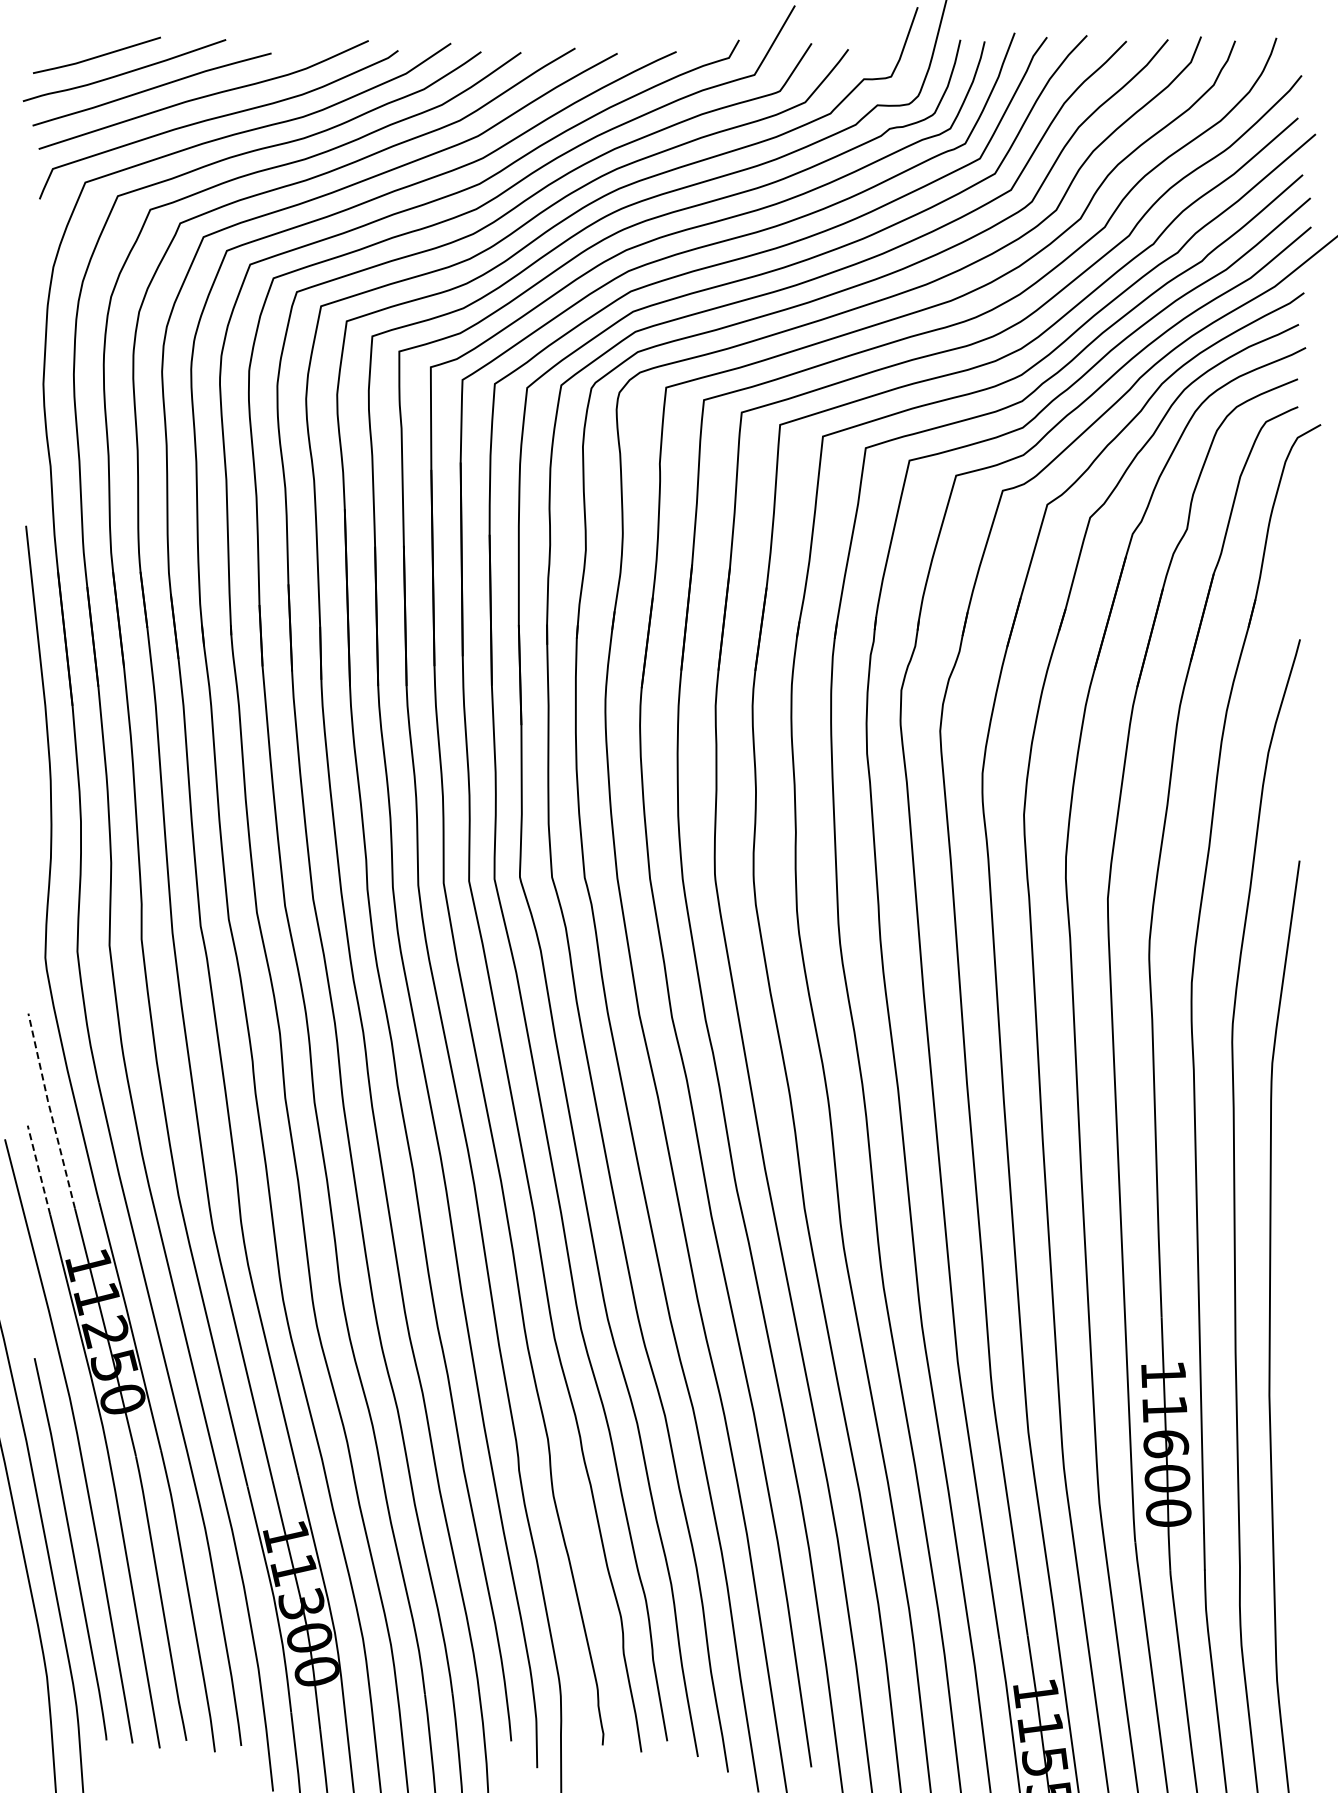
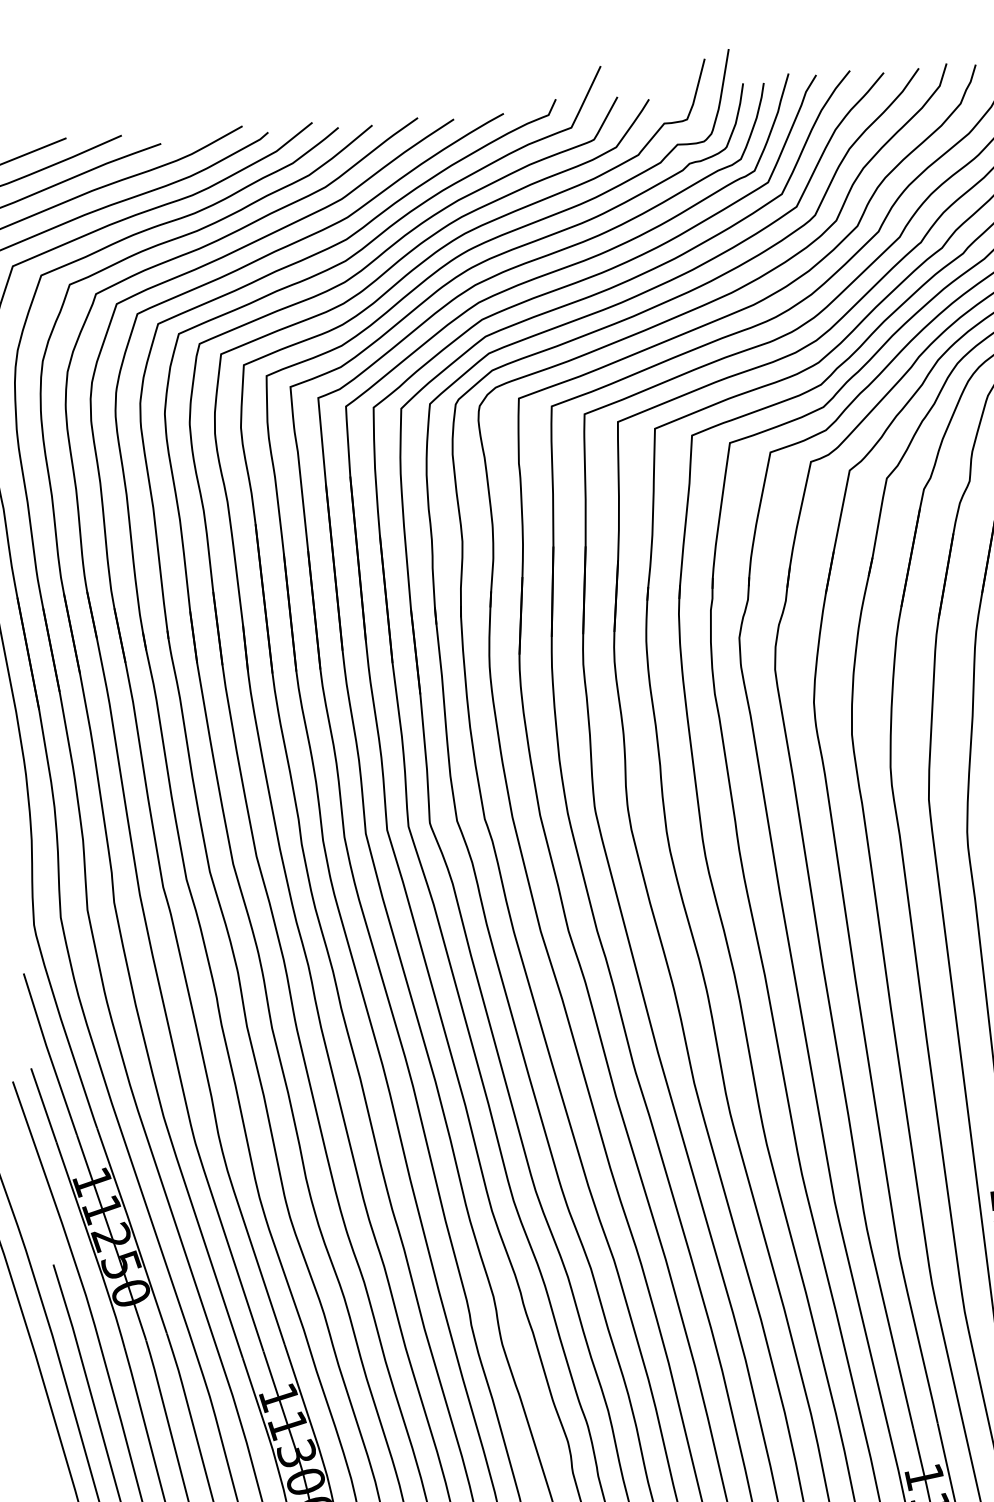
line: (50, 1110) -> (49, 1053), dashed -> solid
line: (39, 1170) -> (44, 1105), dashed -> solid

